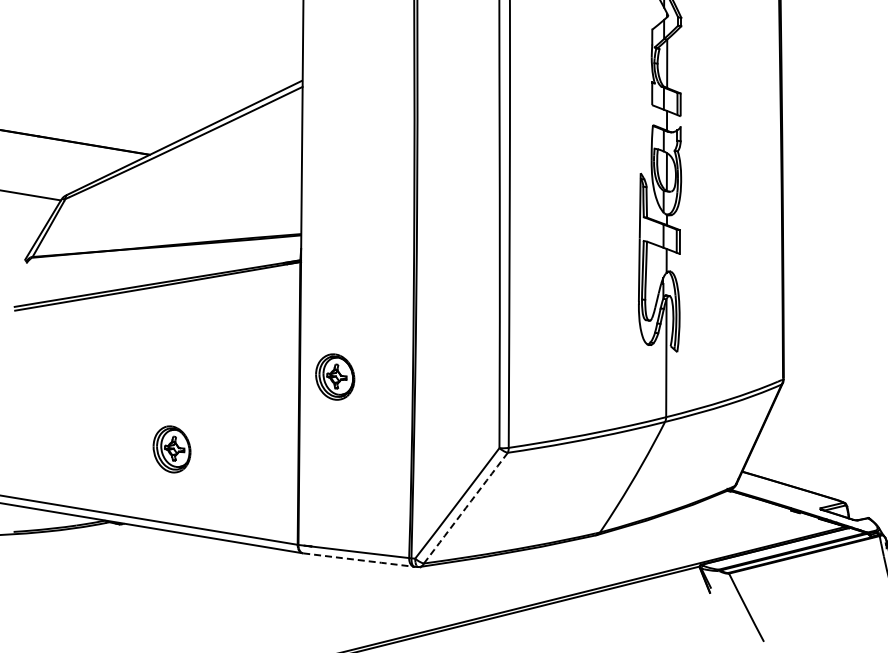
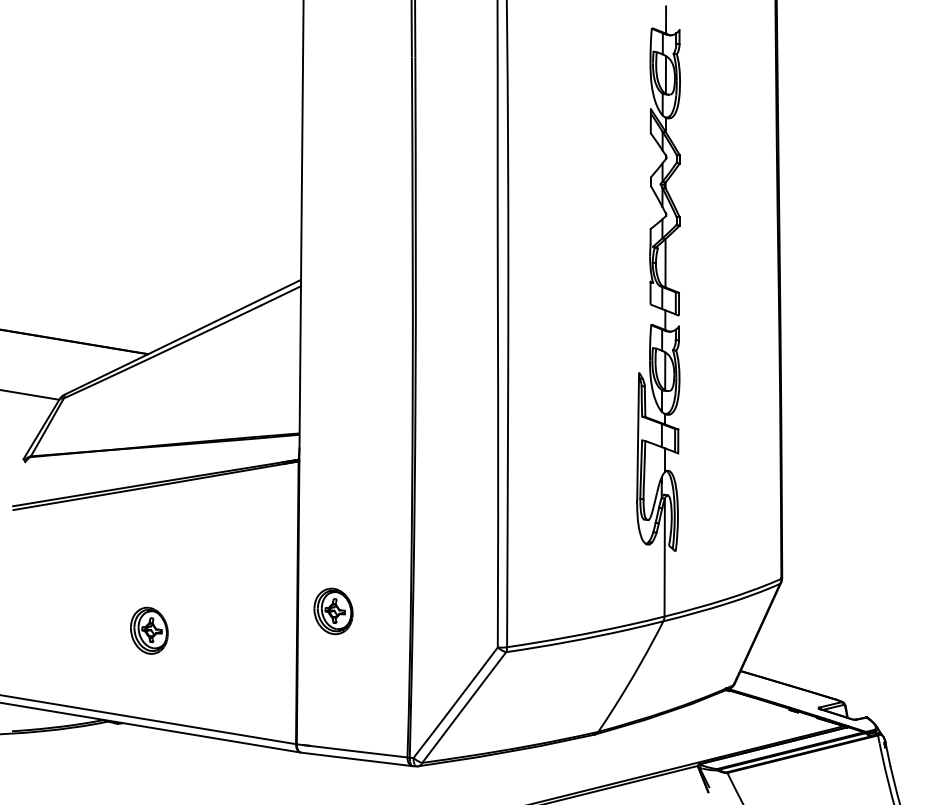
part: (335, 377) -> (333, 611), moved
part: (172, 449) -> (149, 630), moved
arc: (466, 508) -> (464, 707), dashed -> solid
line: (359, 560) -> (357, 759), dashed -> solid

